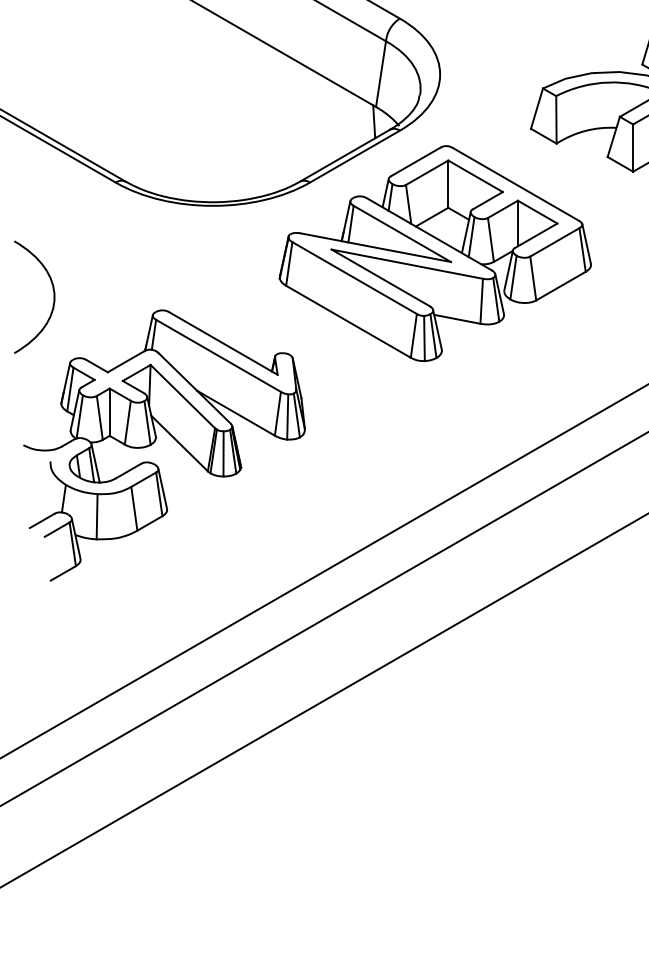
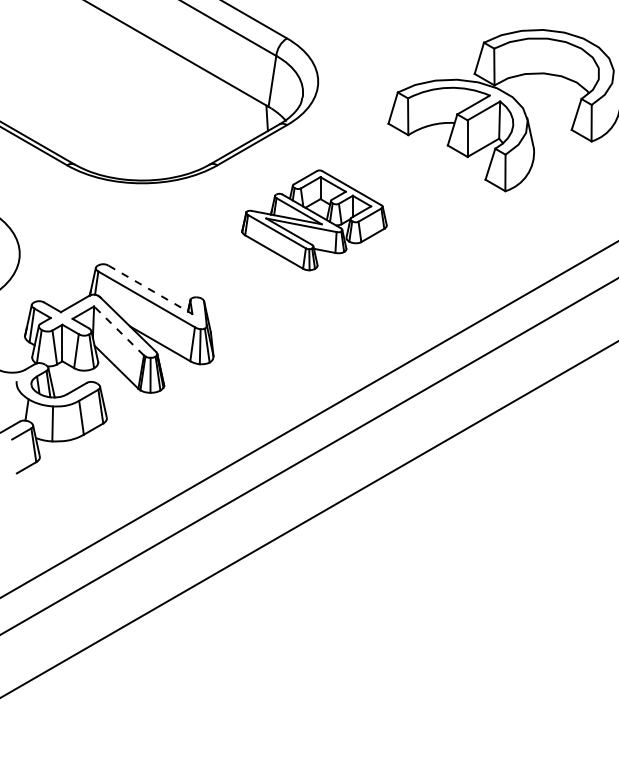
part: (435, 253) -> (314, 220), size x0.6
line: (223, 344) -> (150, 290), solid -> dashed
line: (183, 397) -> (119, 331), solid -> dashed

